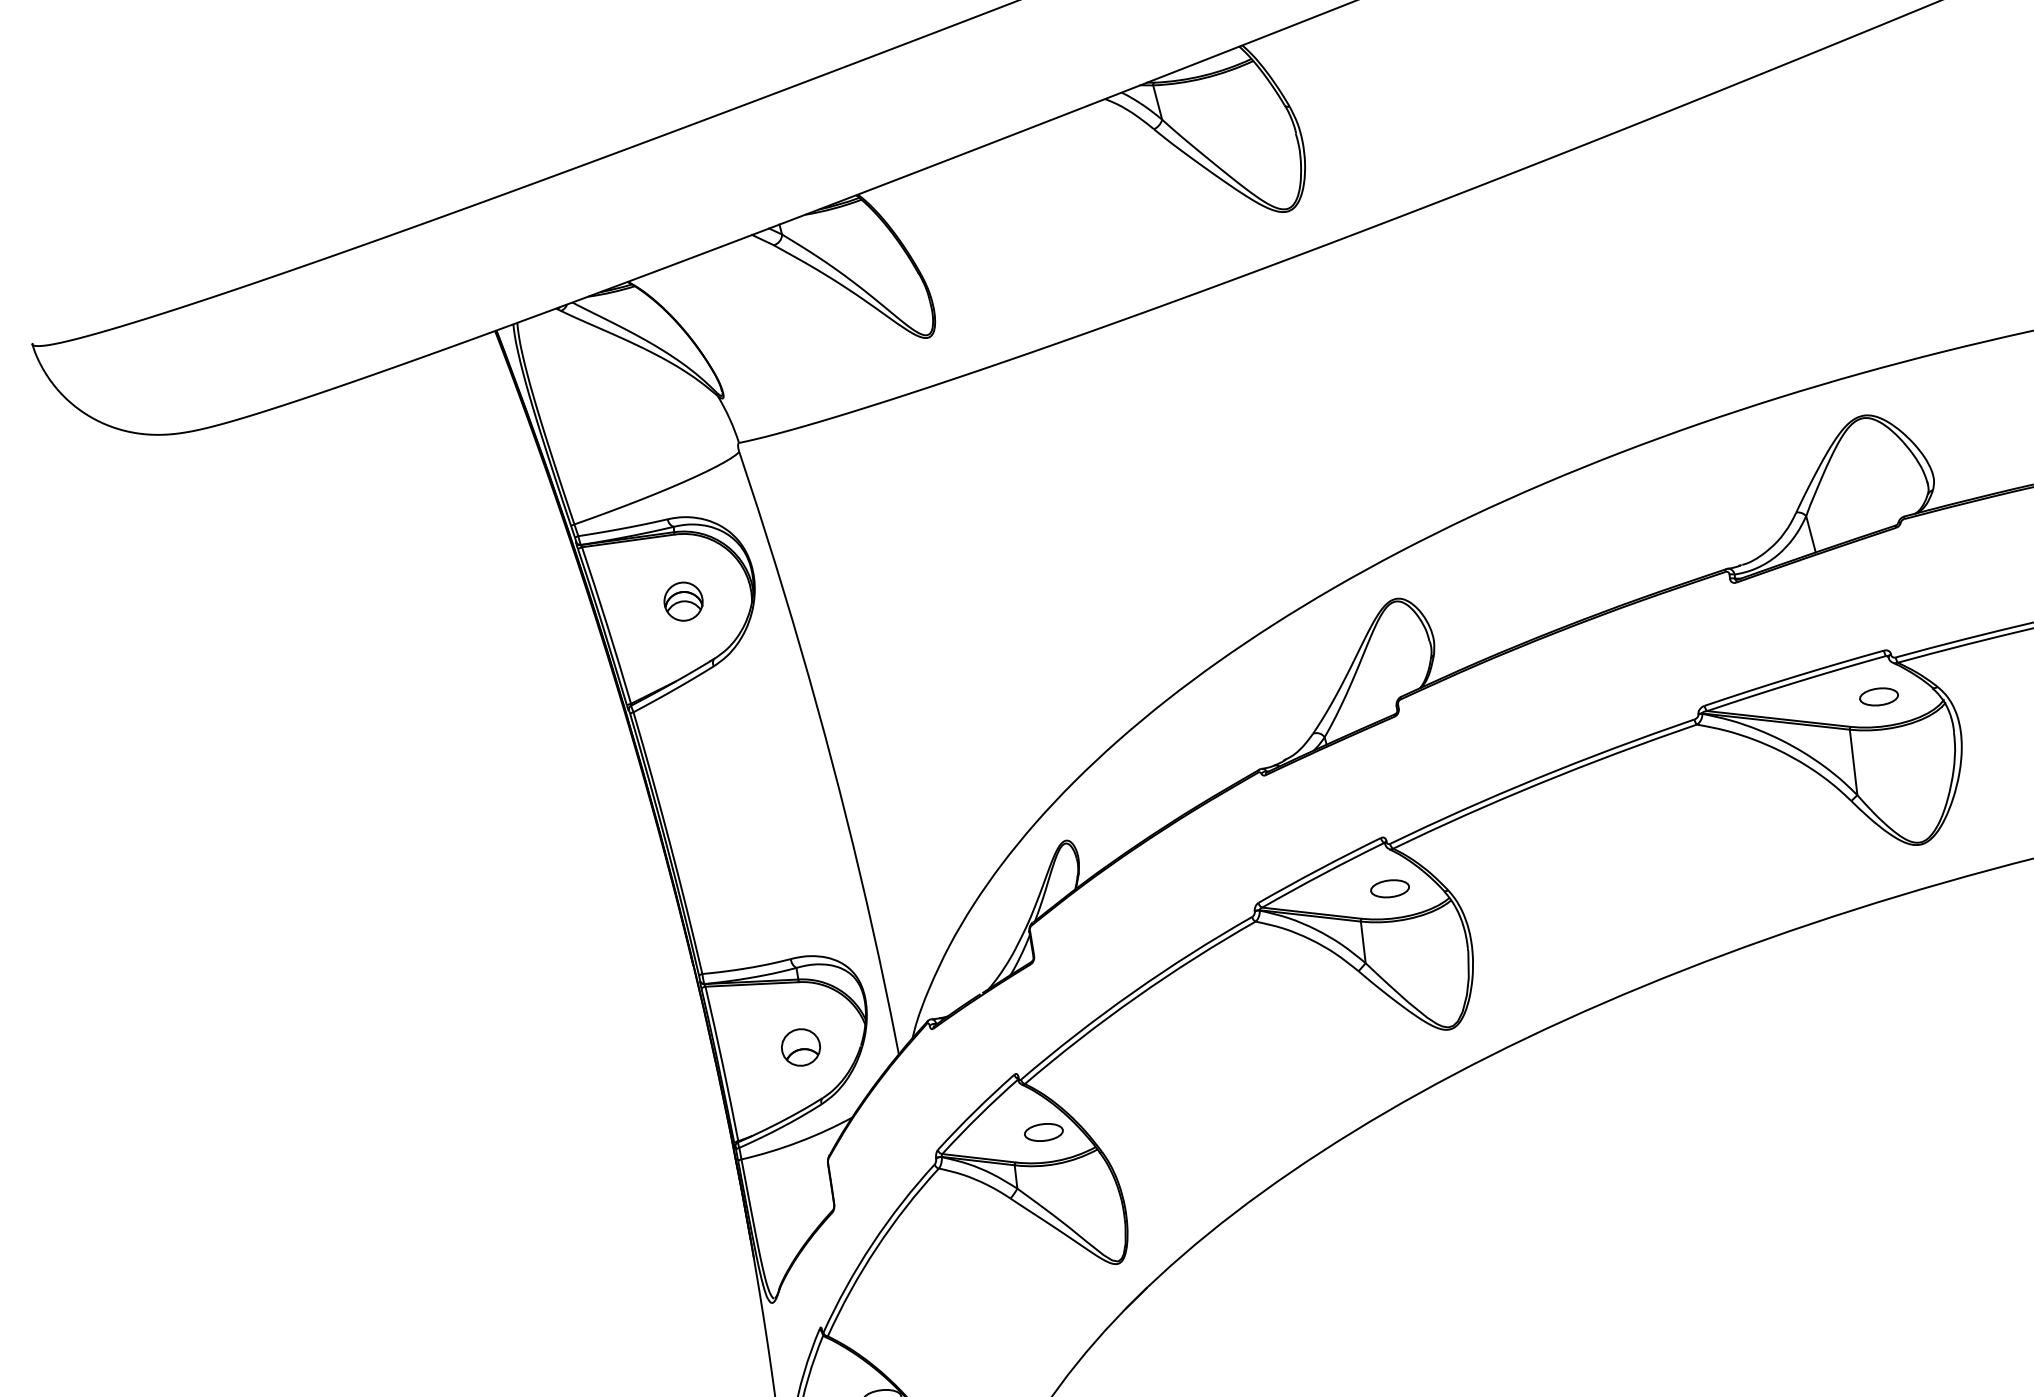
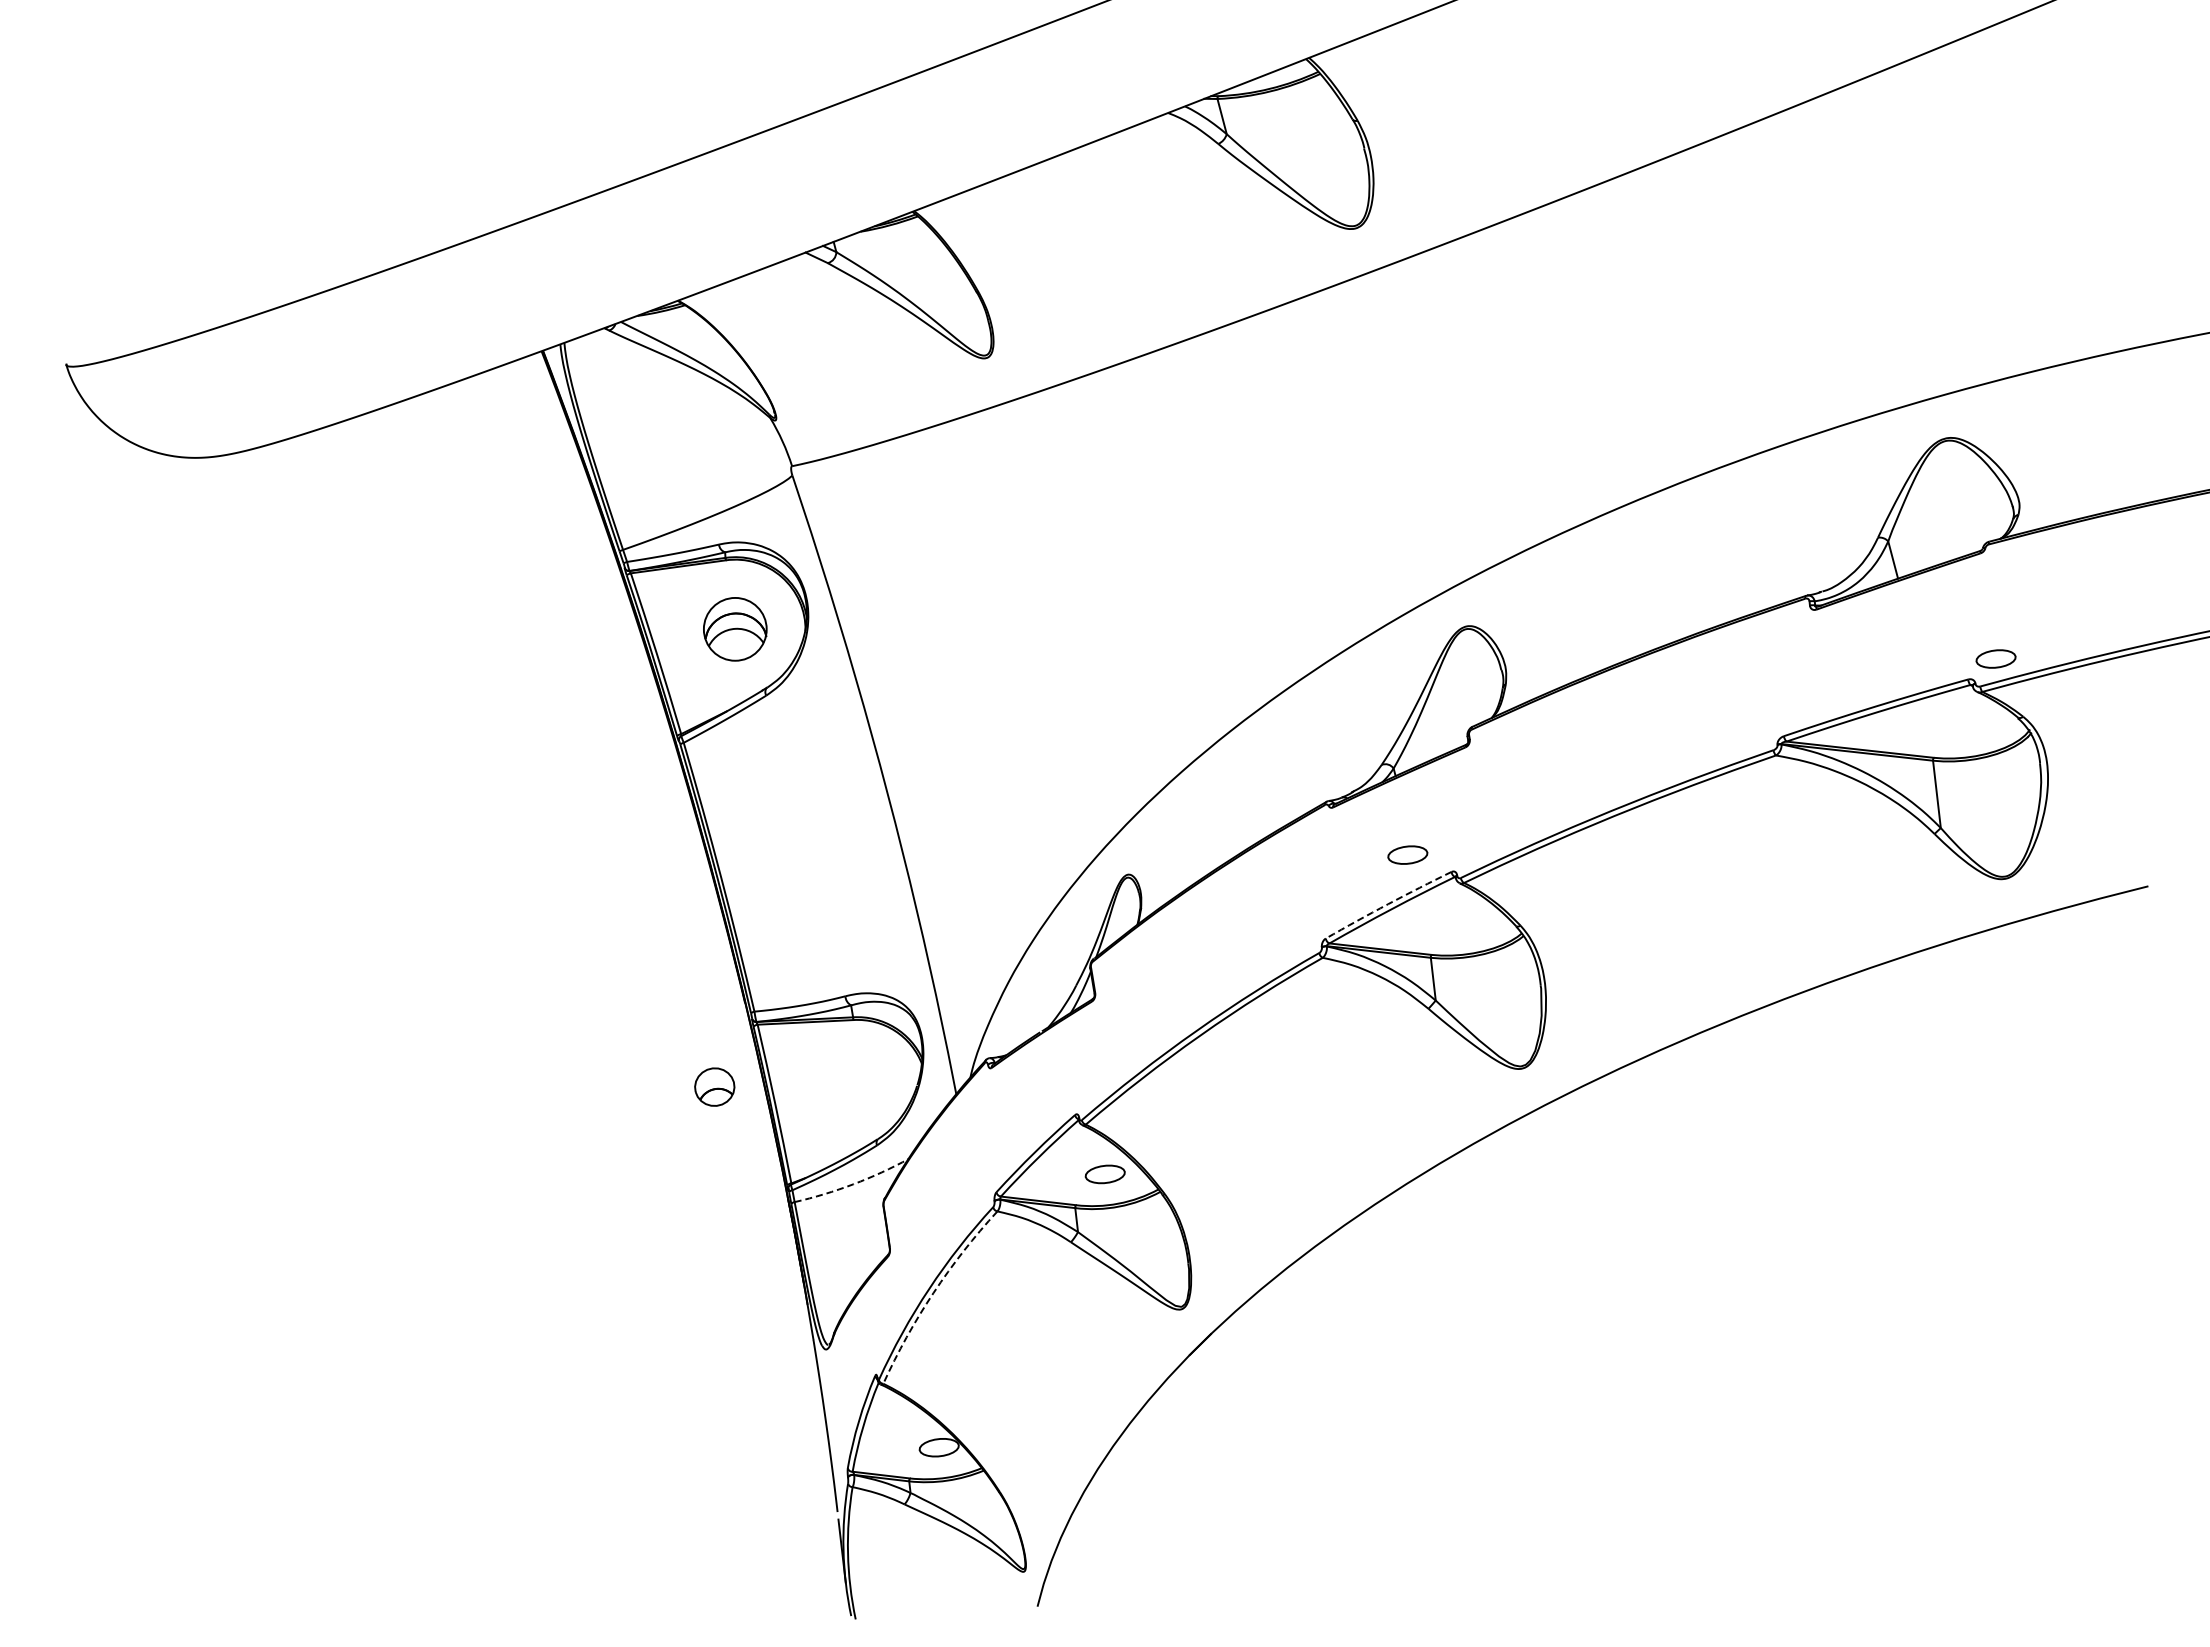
part: (682, 600) -> (734, 628), size x1.6
part: (1878, 696) -> (1995, 658), moved
arc: (1319, 869) -> (1388, 904), solid -> dashed
part: (1389, 888) -> (1407, 854), moved
part: (800, 1046) -> (714, 1086), moved
arc: (798, 1142) -> (853, 1184), solid -> dashed
arc: (876, 1248) -> (933, 1293), solid -> dashed

